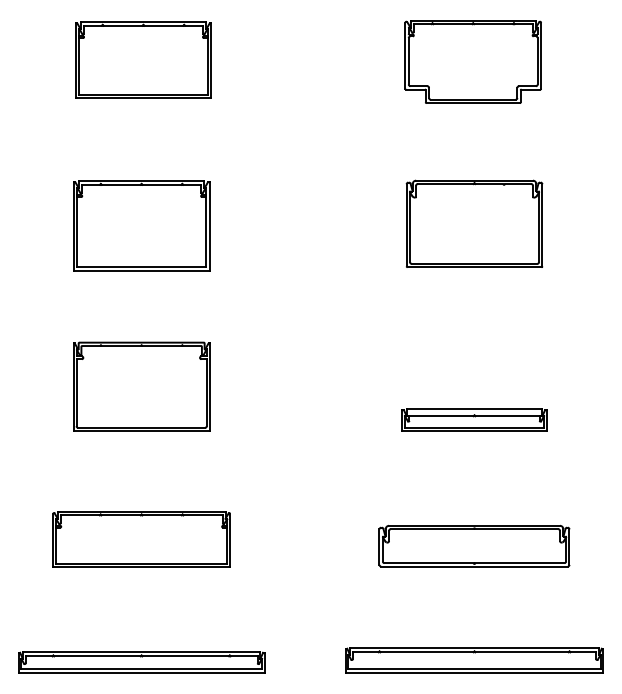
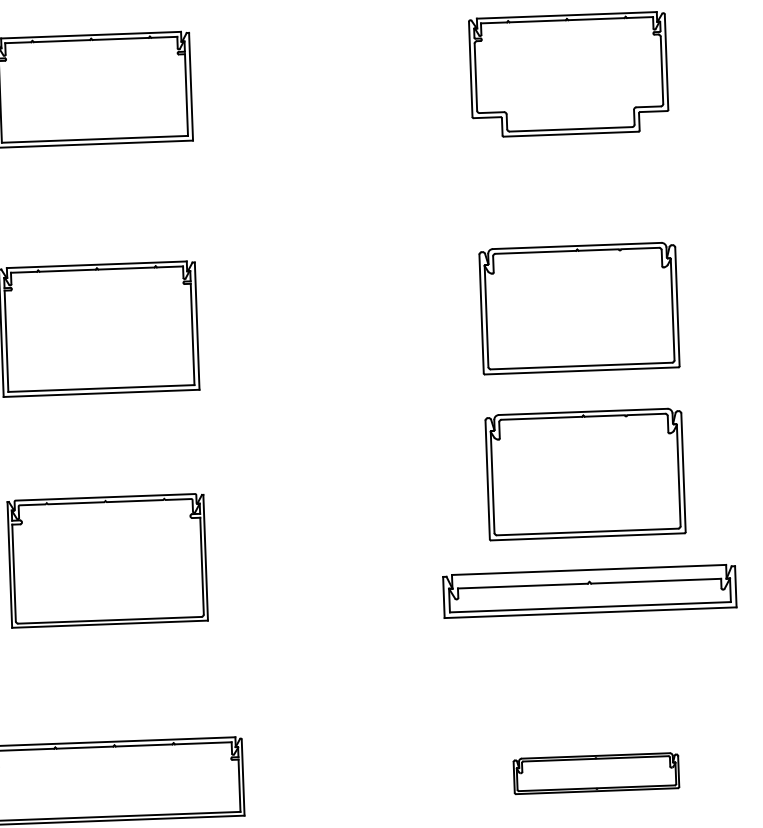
part: (474, 338) -> (585, 473), added
part: (474, 419) -> (589, 590), size x1.4
part: (474, 546) -> (596, 773), size x0.6

